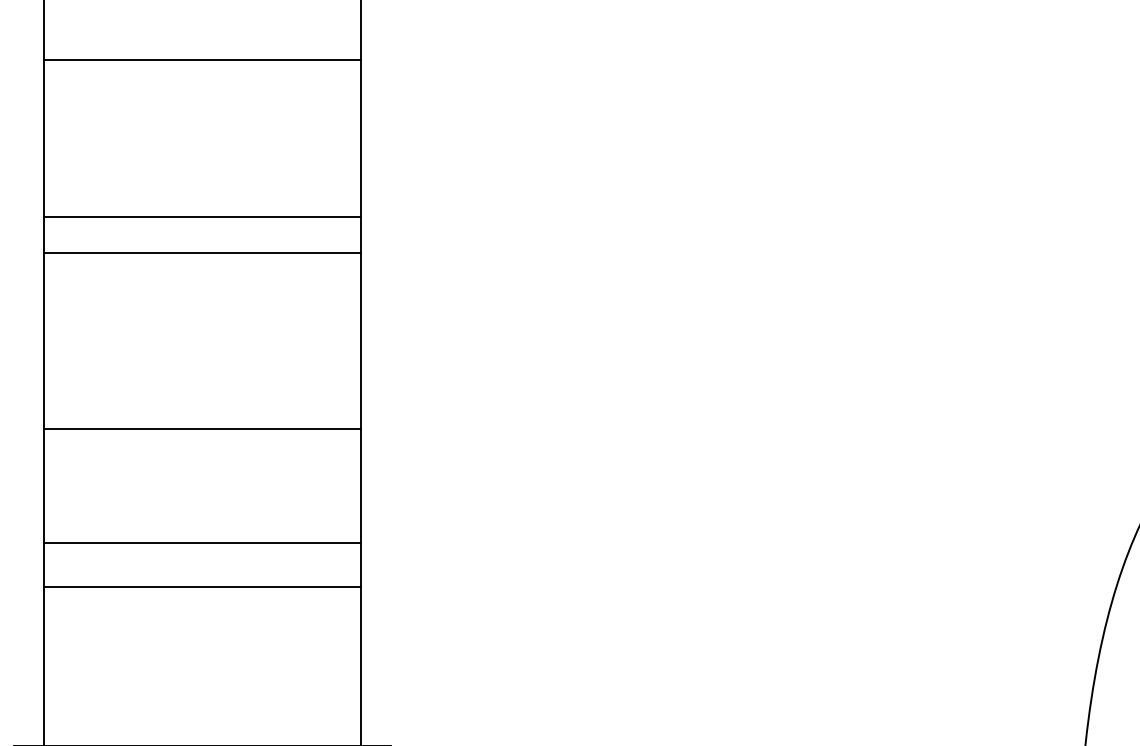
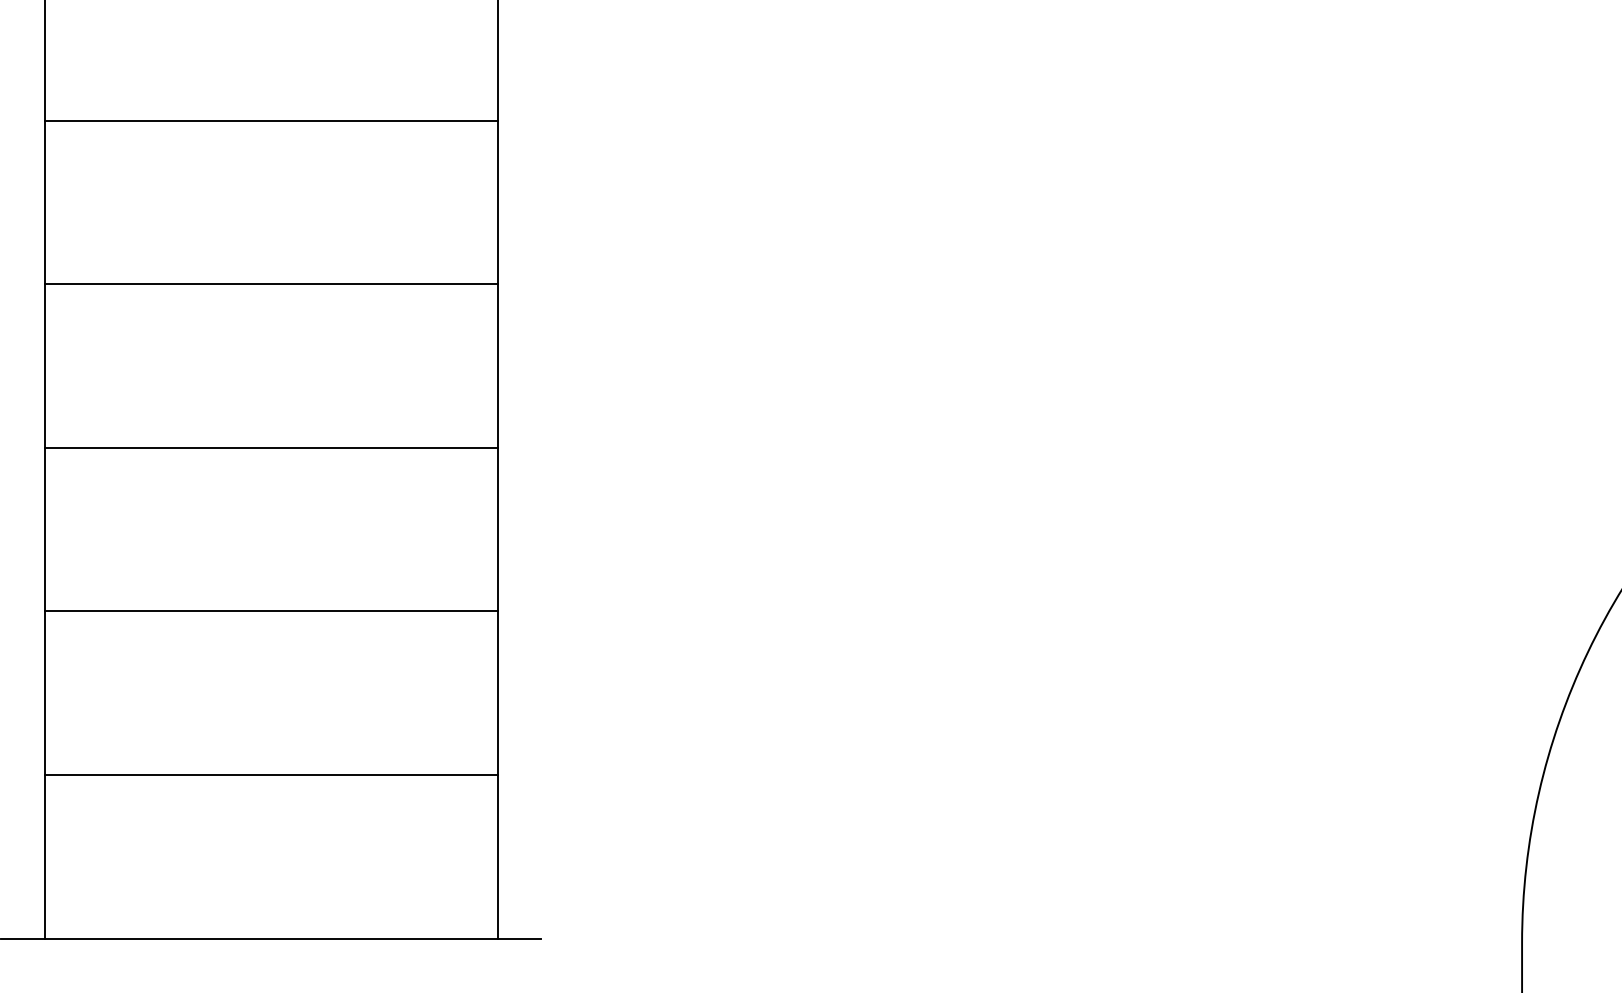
line: (202, 217) -> (271, 120), moved
line: (202, 252) -> (271, 284), moved
line: (202, 428) -> (271, 447), moved
line: (202, 543) -> (271, 611), moved
line: (202, 586) -> (271, 774), moved

